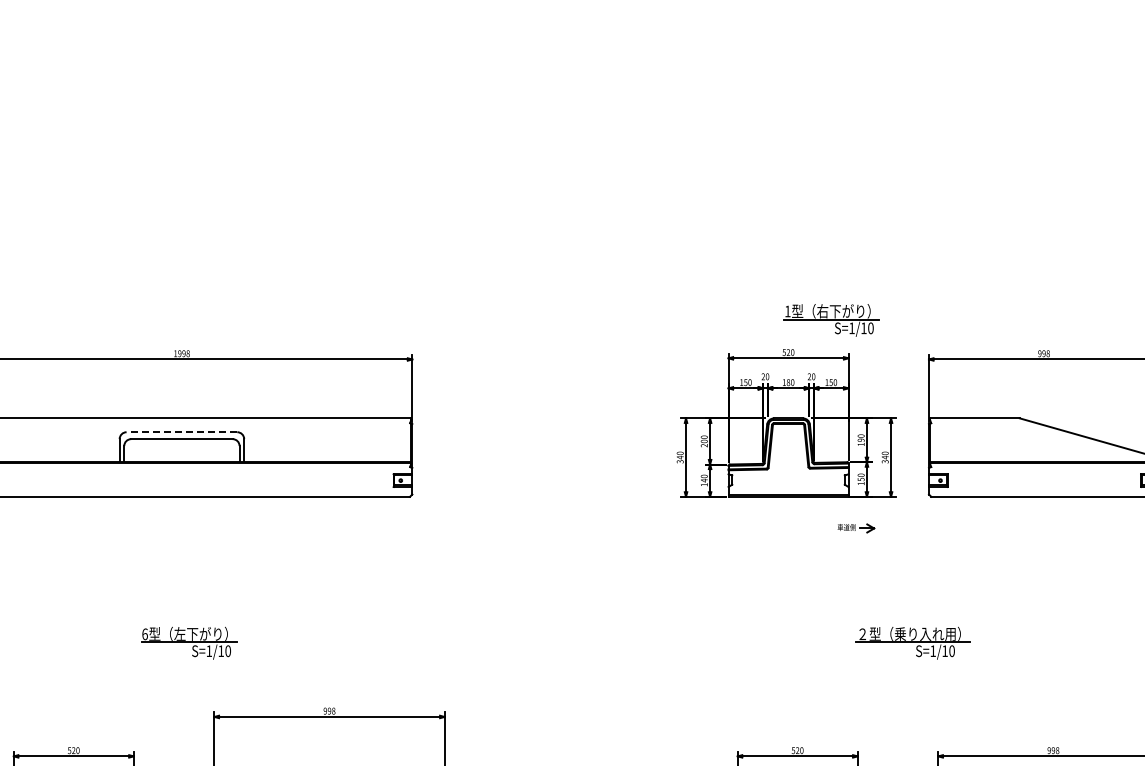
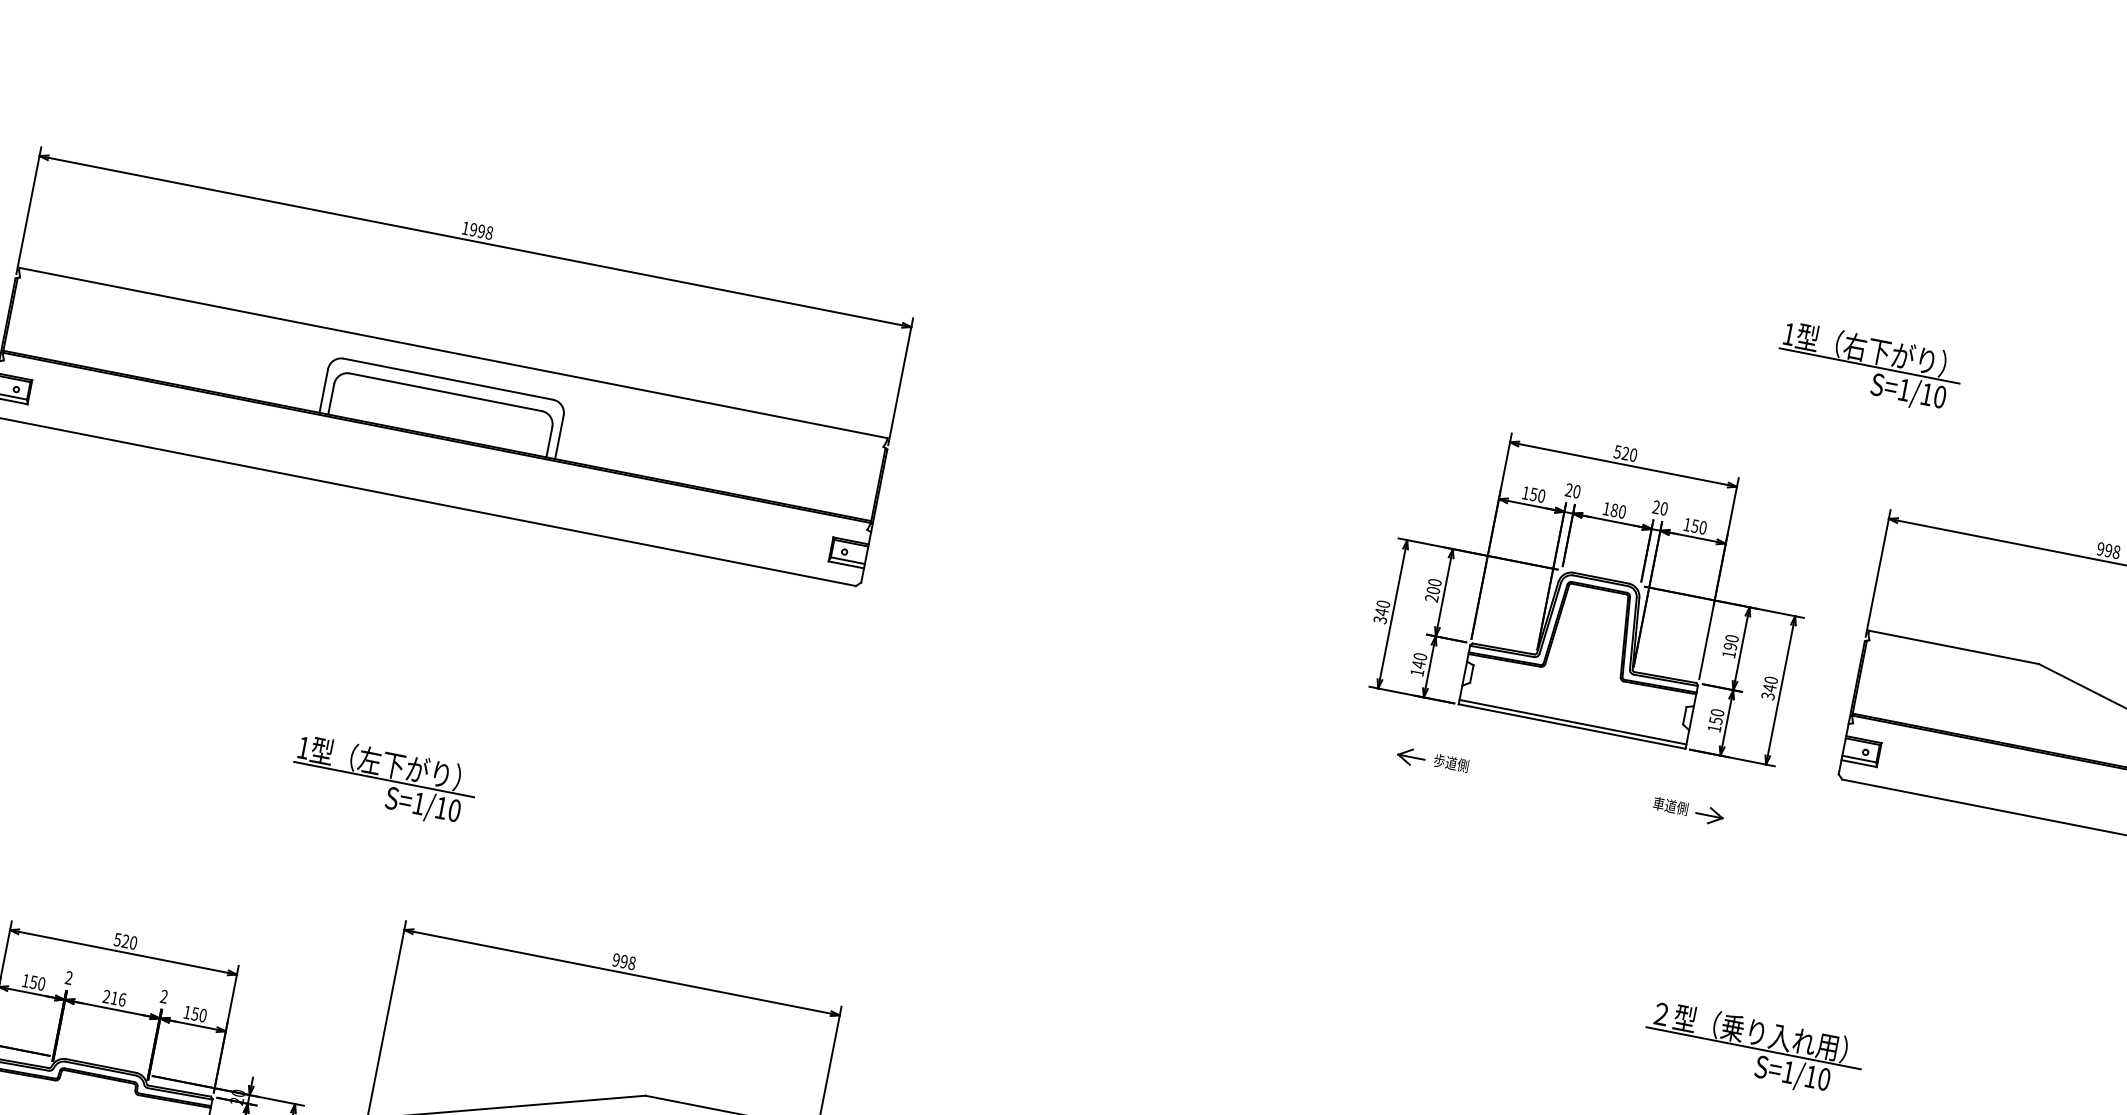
part: (831, 320) -> (1868, 367), moved
line: (181, 432) -> (447, 379), dashed -> solid
part: (720, 528) -> (1431, 761), added
text: (144, 634) -> (302, 747), 6 -> 1

